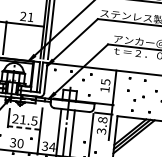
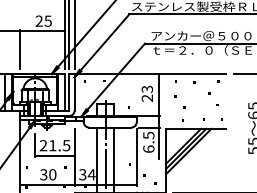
text: (30, 16) -> (47, 20), 21 -> 25
text: (104, 85) -> (146, 93), 15 -> 23
text: (102, 125) -> (148, 141), 3.8 -> 6.5
line: (23, 127) -> (54, 155), dashed -> solid

